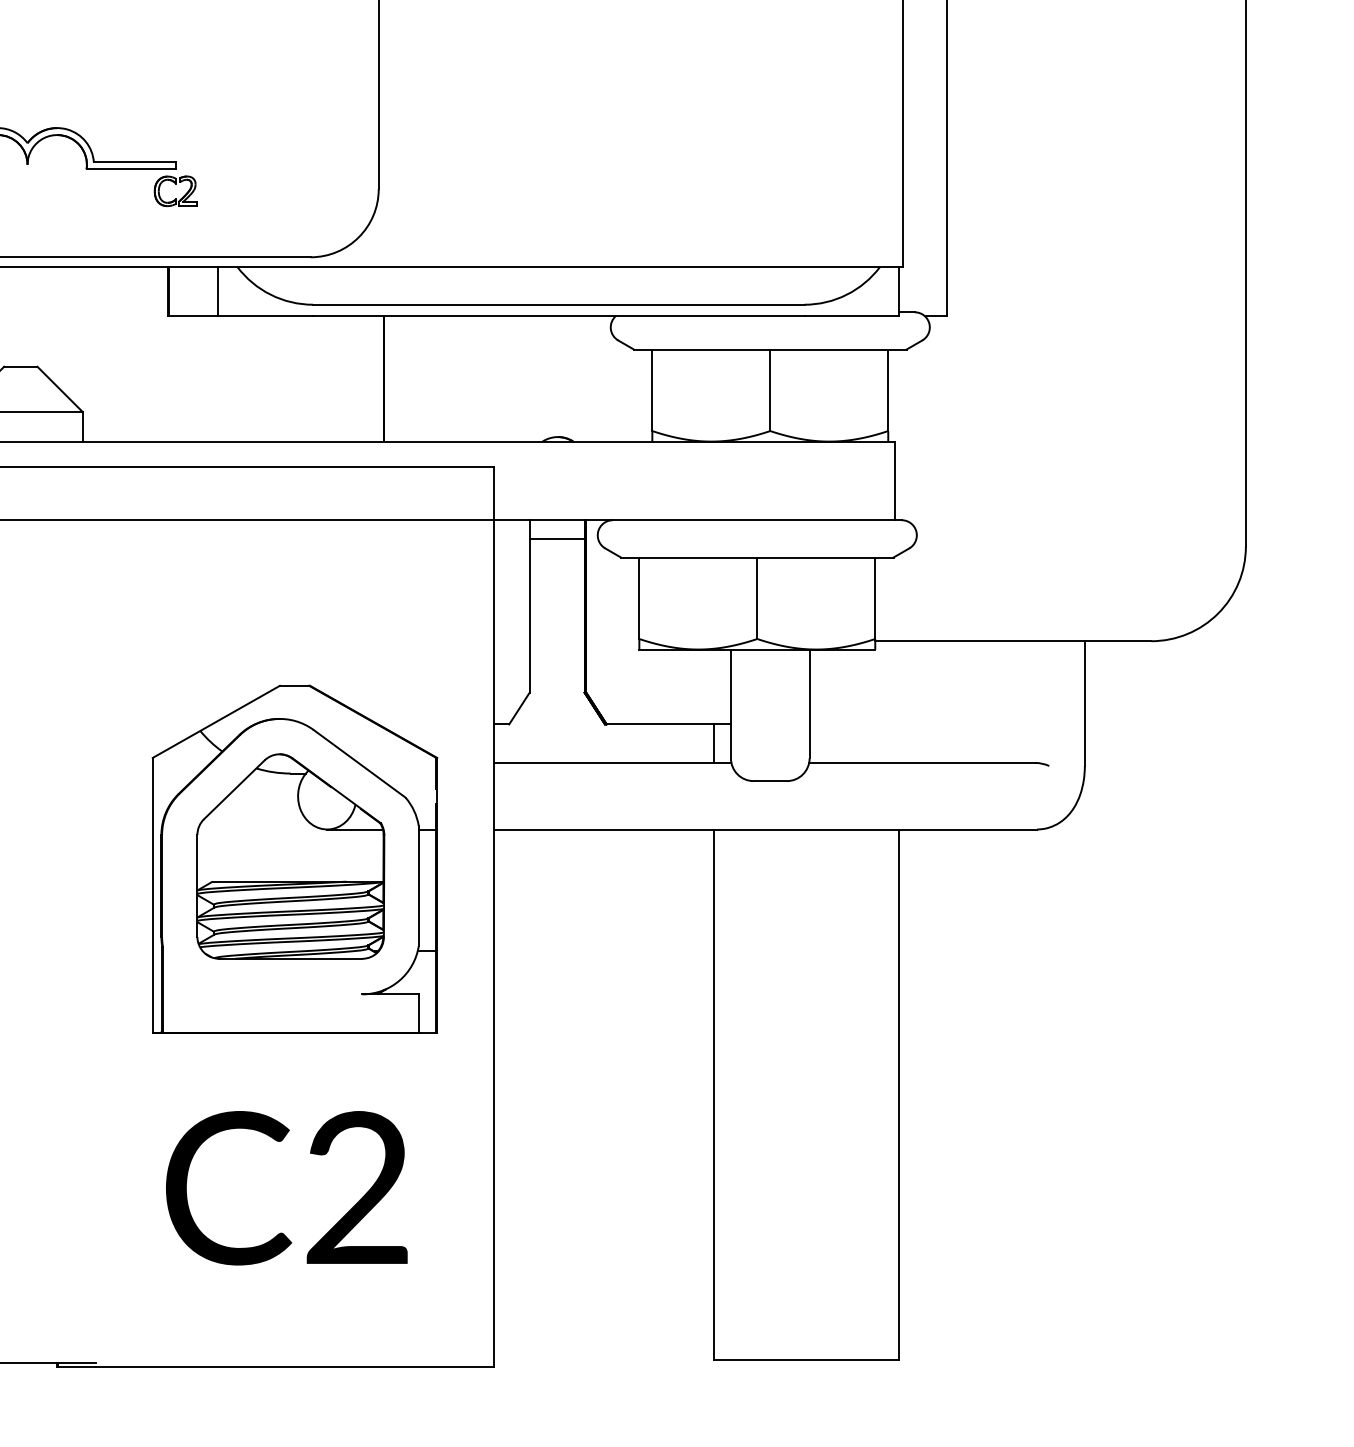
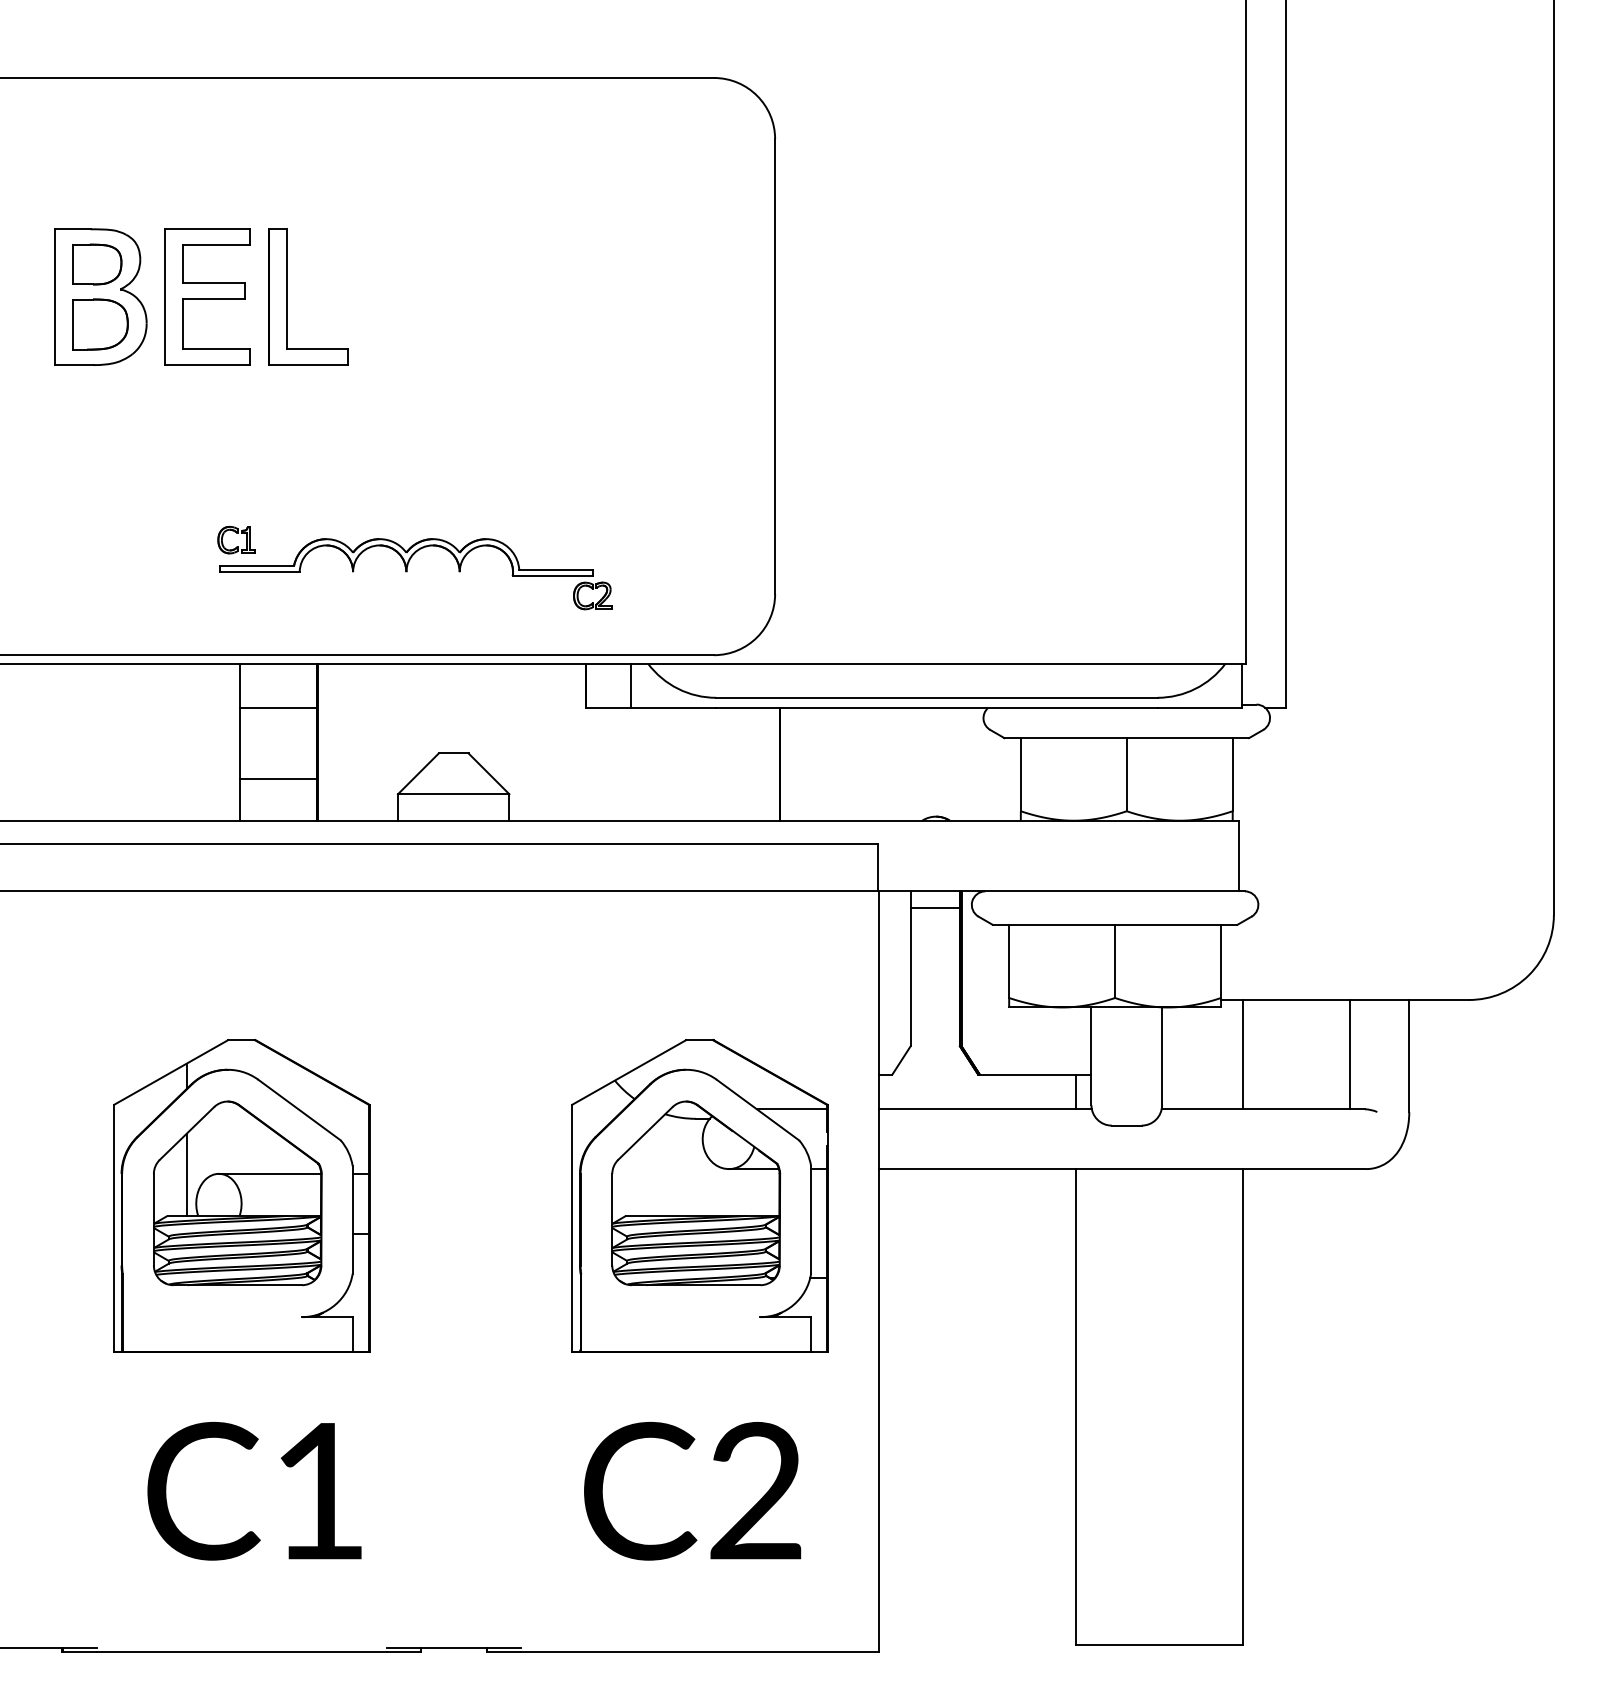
line: (899, 701) -> (1242, 1054), added
line: (1018, 701) -> (1349, 1054), added
line: (396, 763) -> (791, 1109), added

